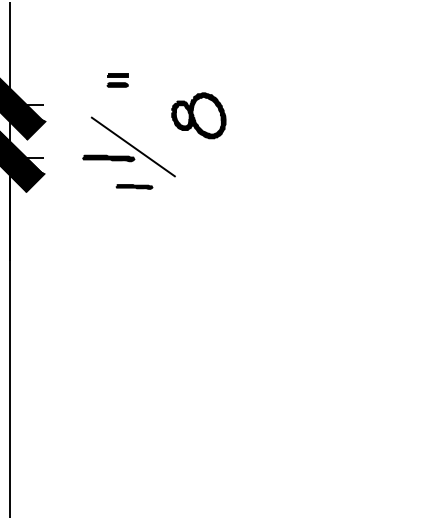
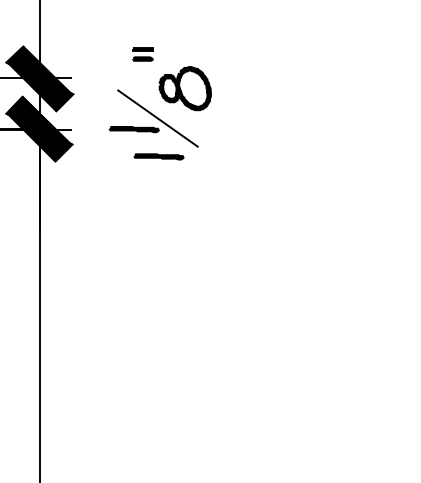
part: (198, 115) -> (184, 88), moved
part: (134, 186) -> (159, 156), size x1.43

